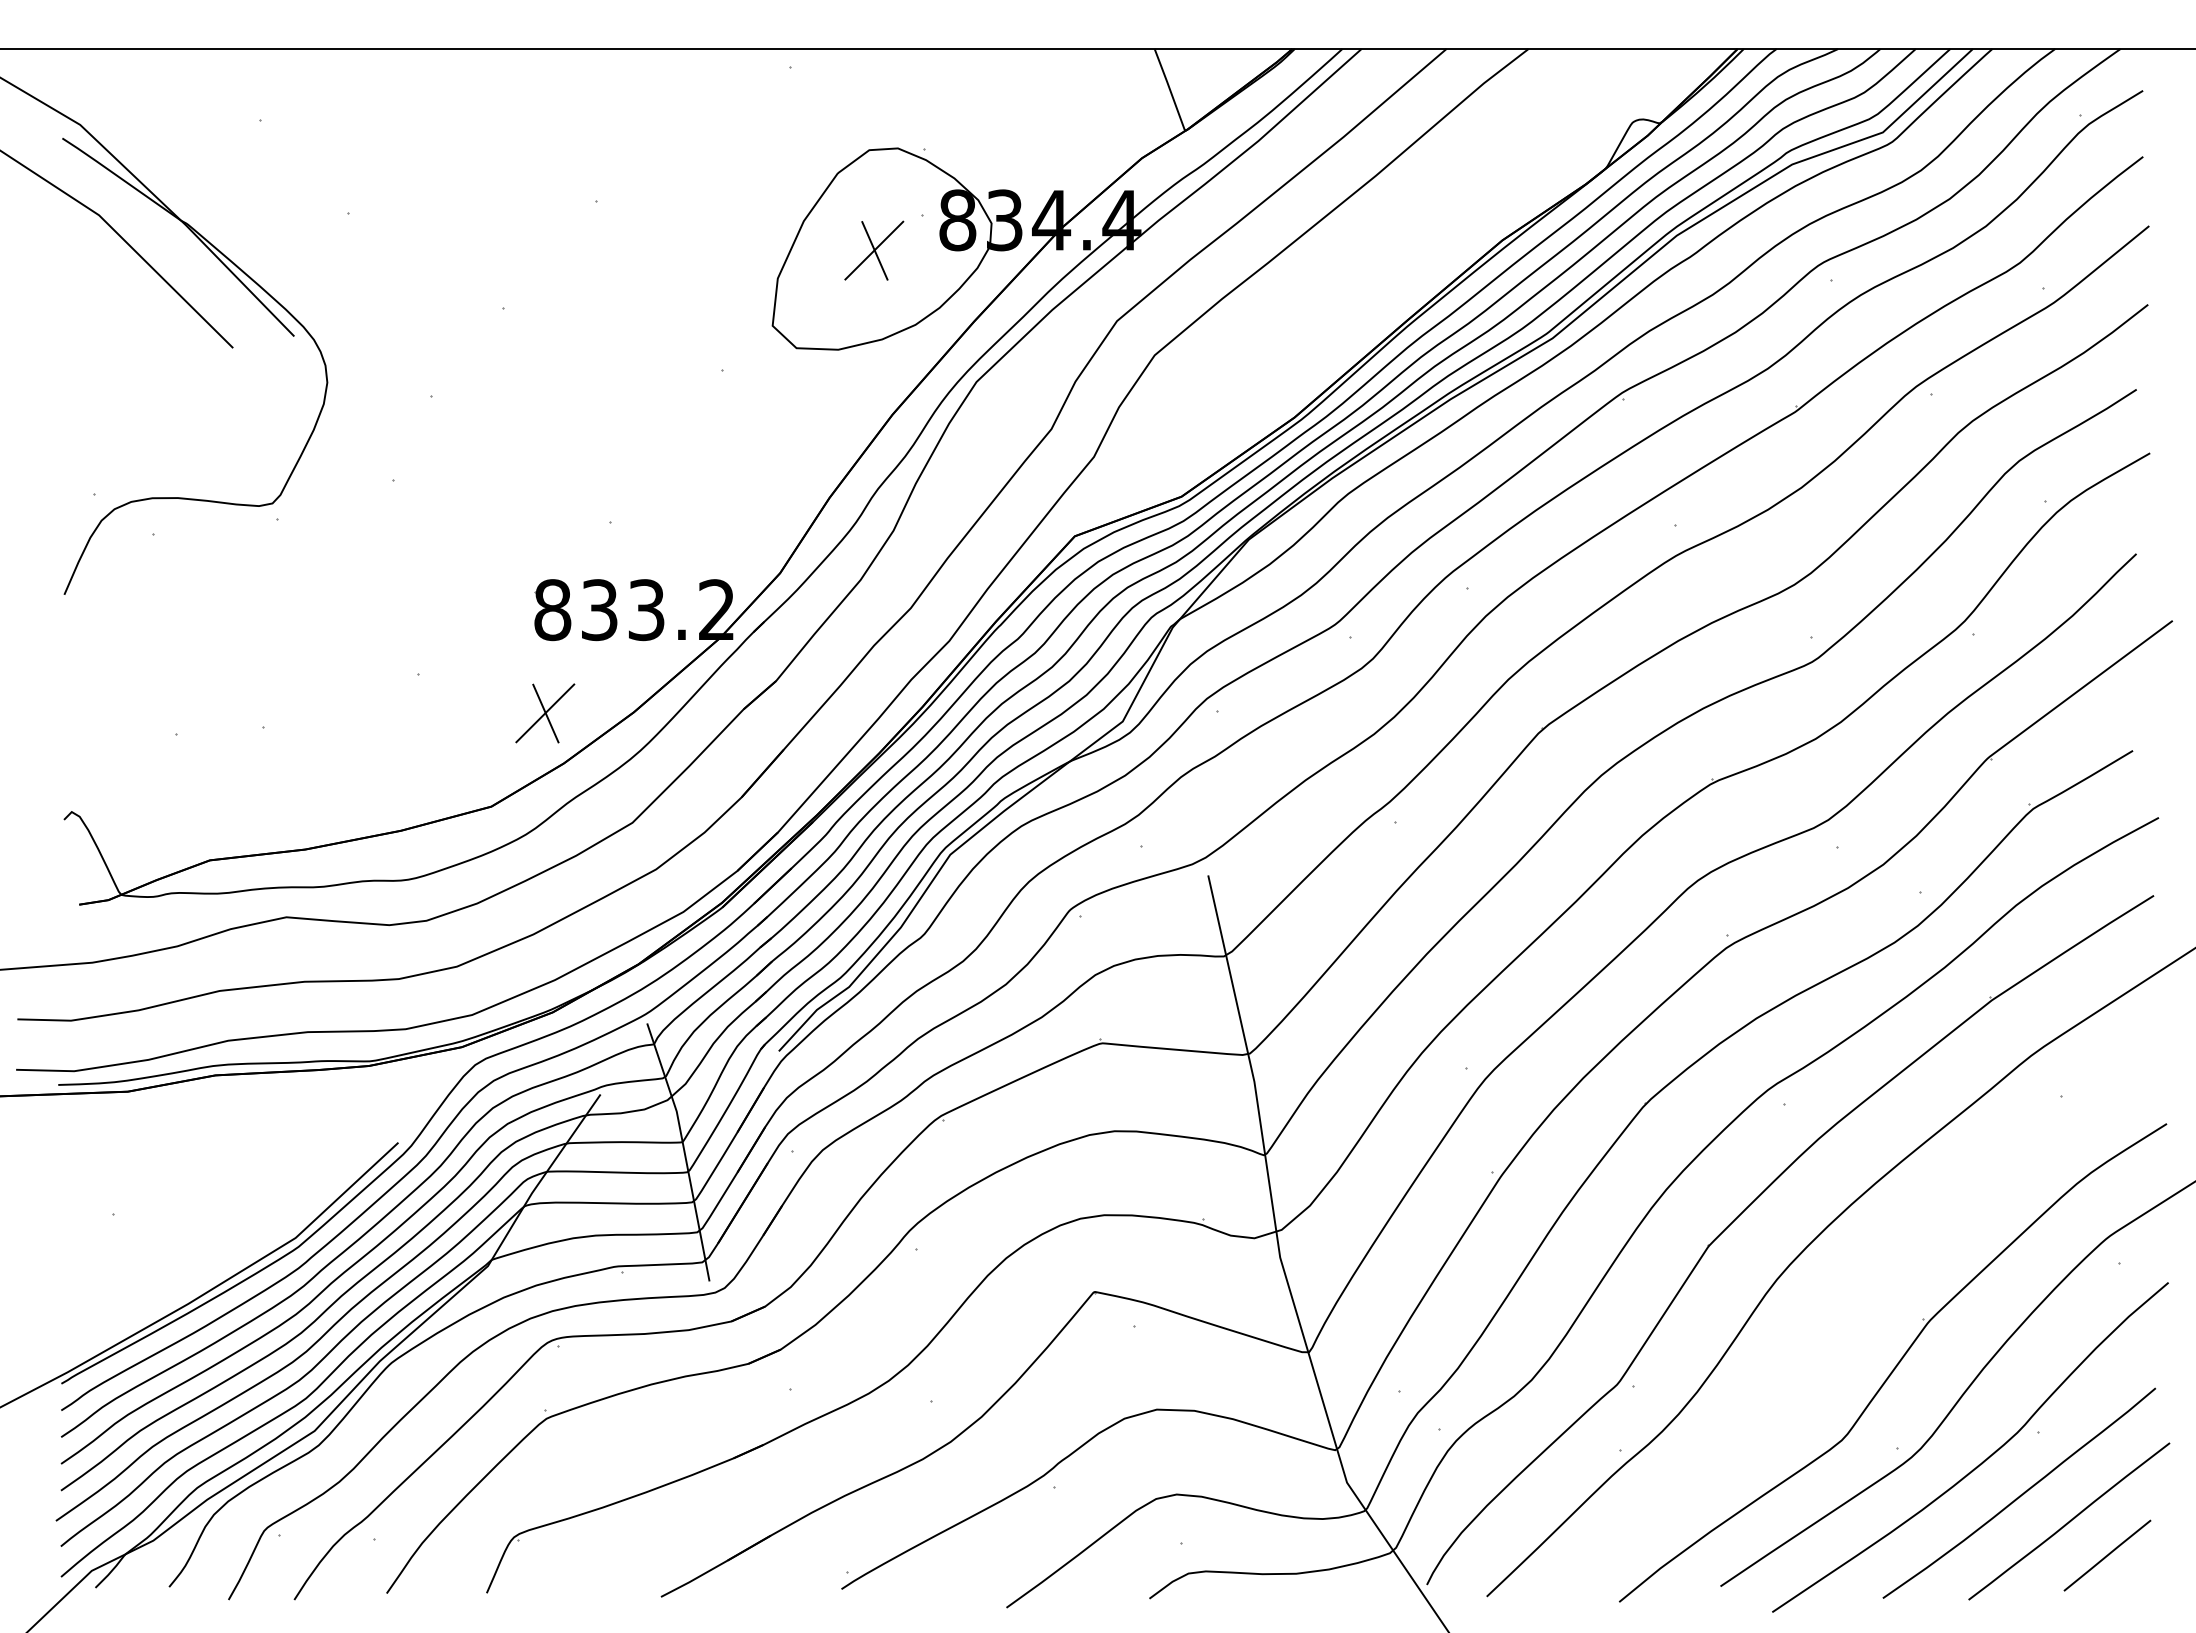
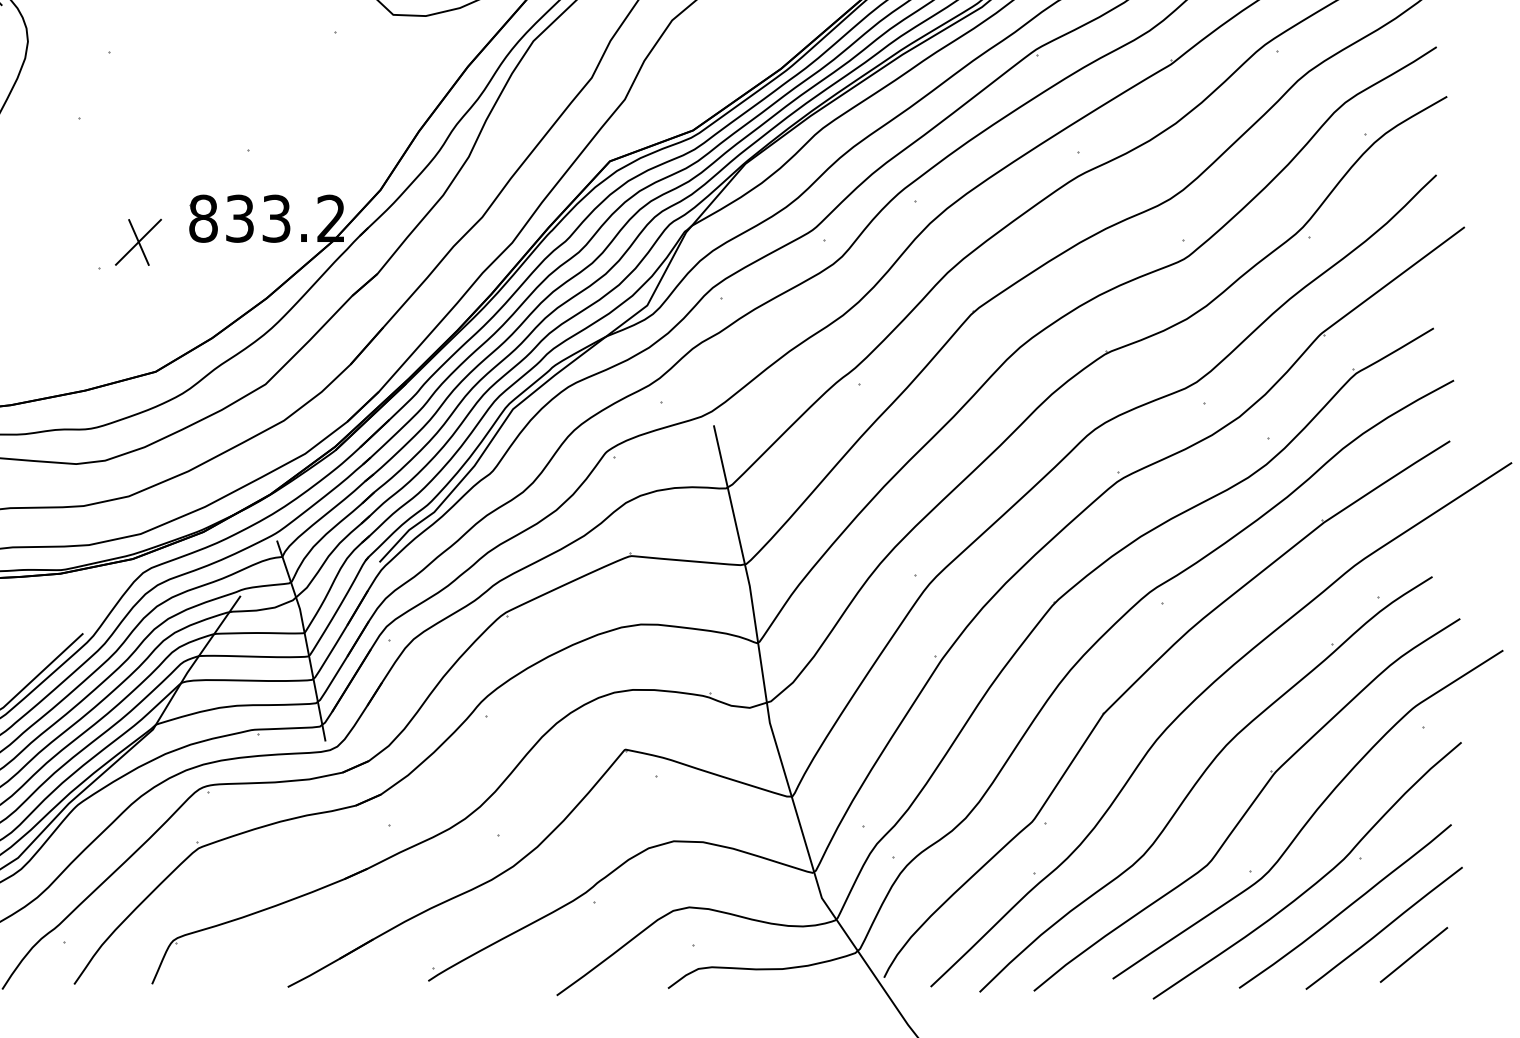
part: (545, 713) -> (138, 242), moved
part: (1832, 1330) -> (1199, 779), added

